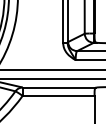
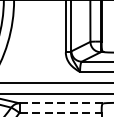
line: (59, 87) -> (61, 103), solid -> dashed
line: (58, 95) -> (60, 112), solid -> dashed

